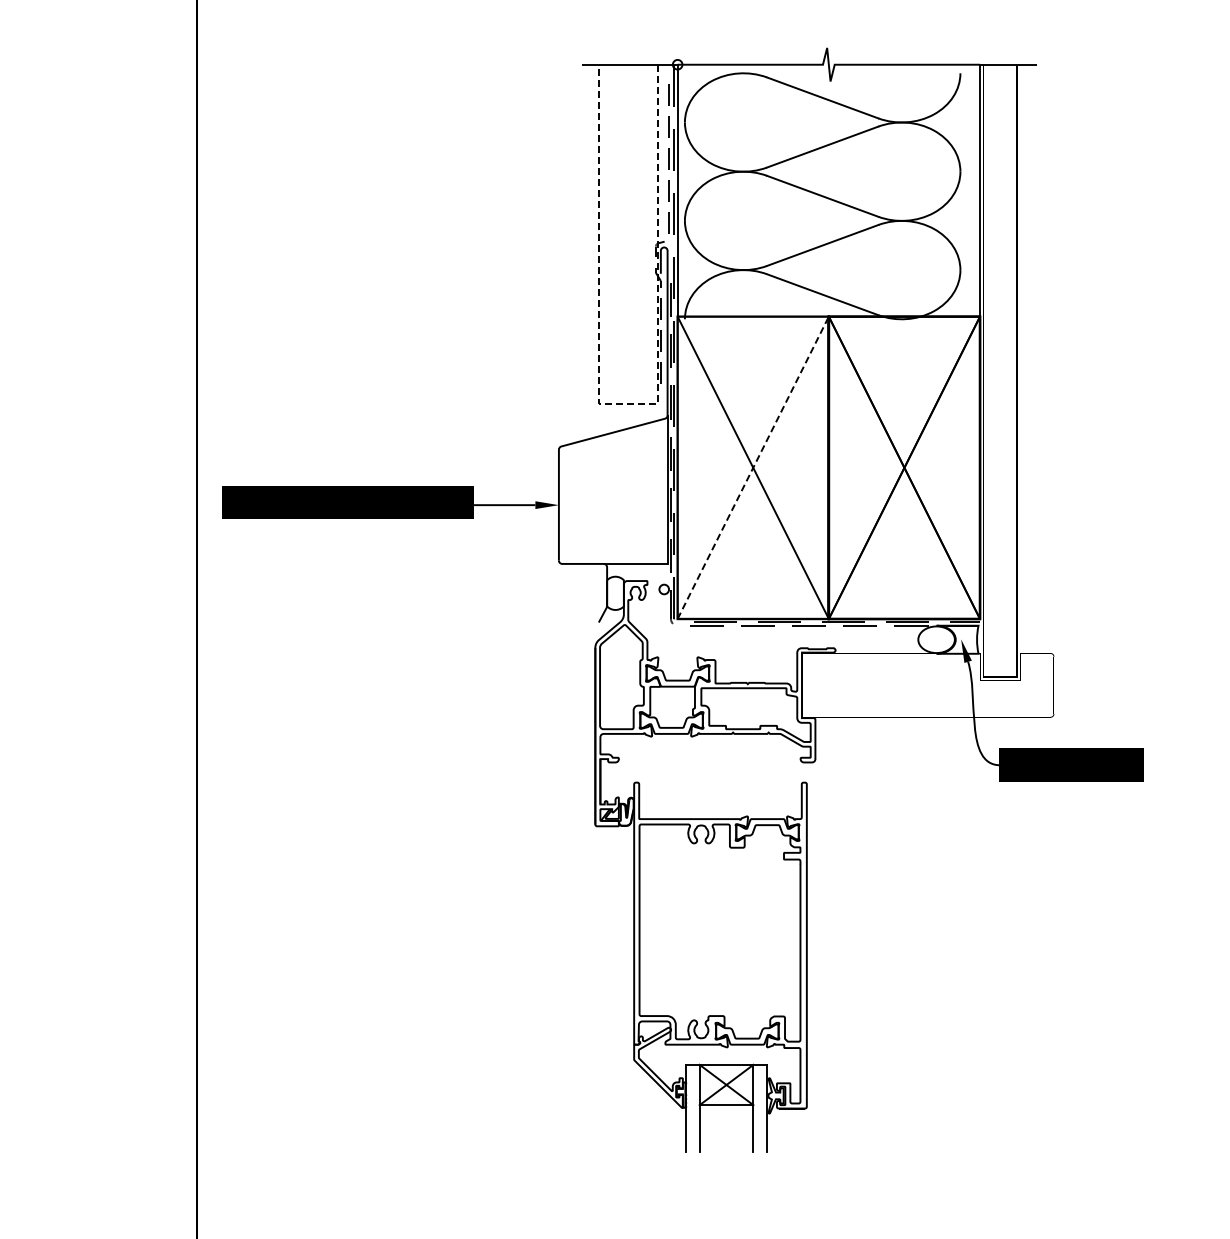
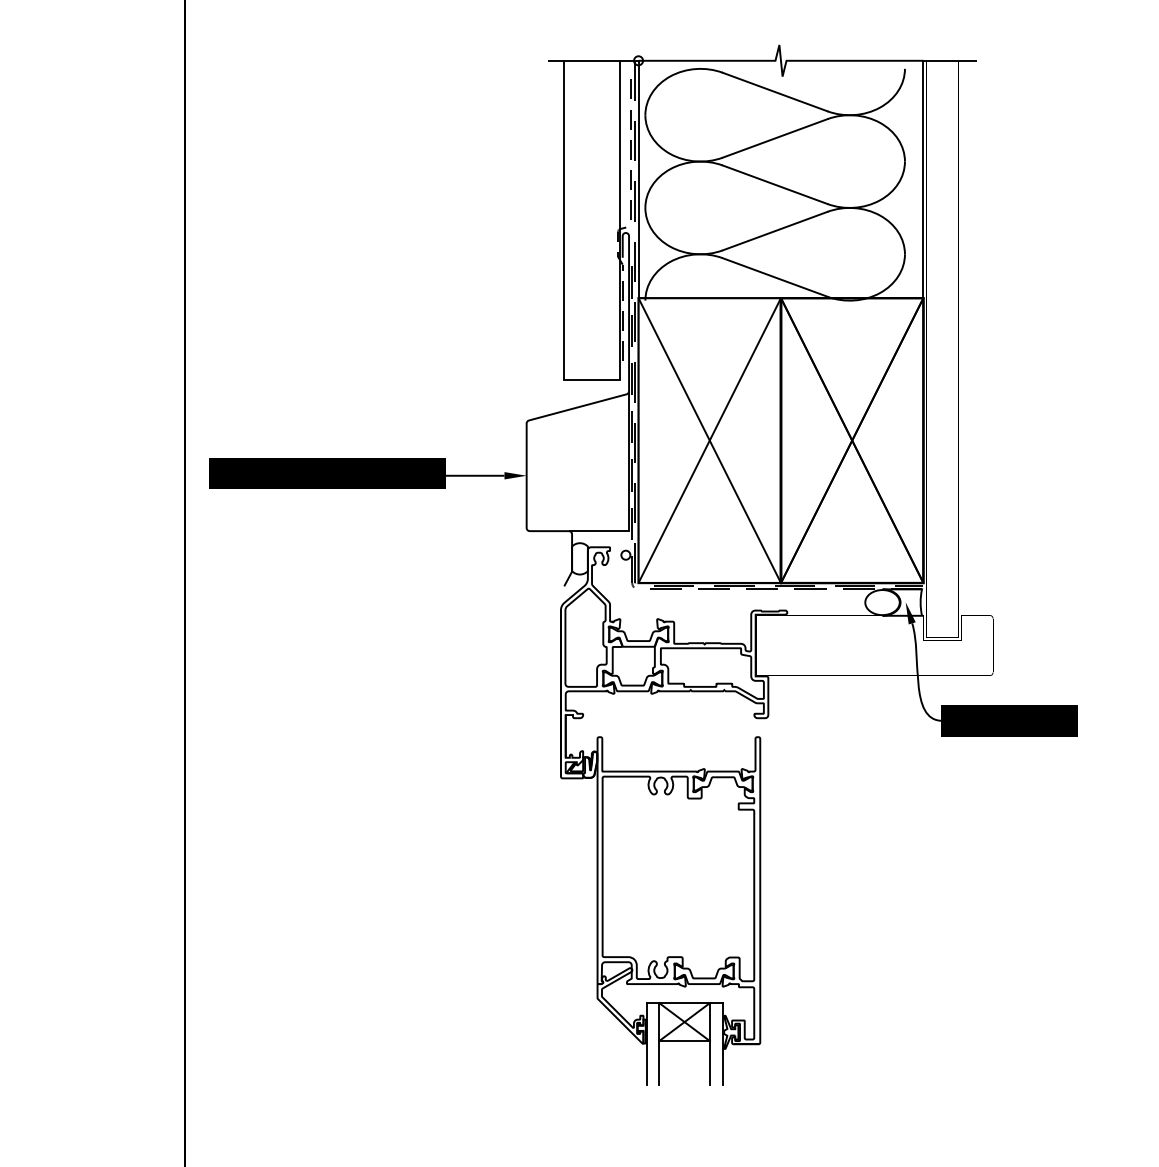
line: (627, 403) -> (591, 379), dashed -> solid
line: (753, 467) -> (709, 440), dashed -> solid

